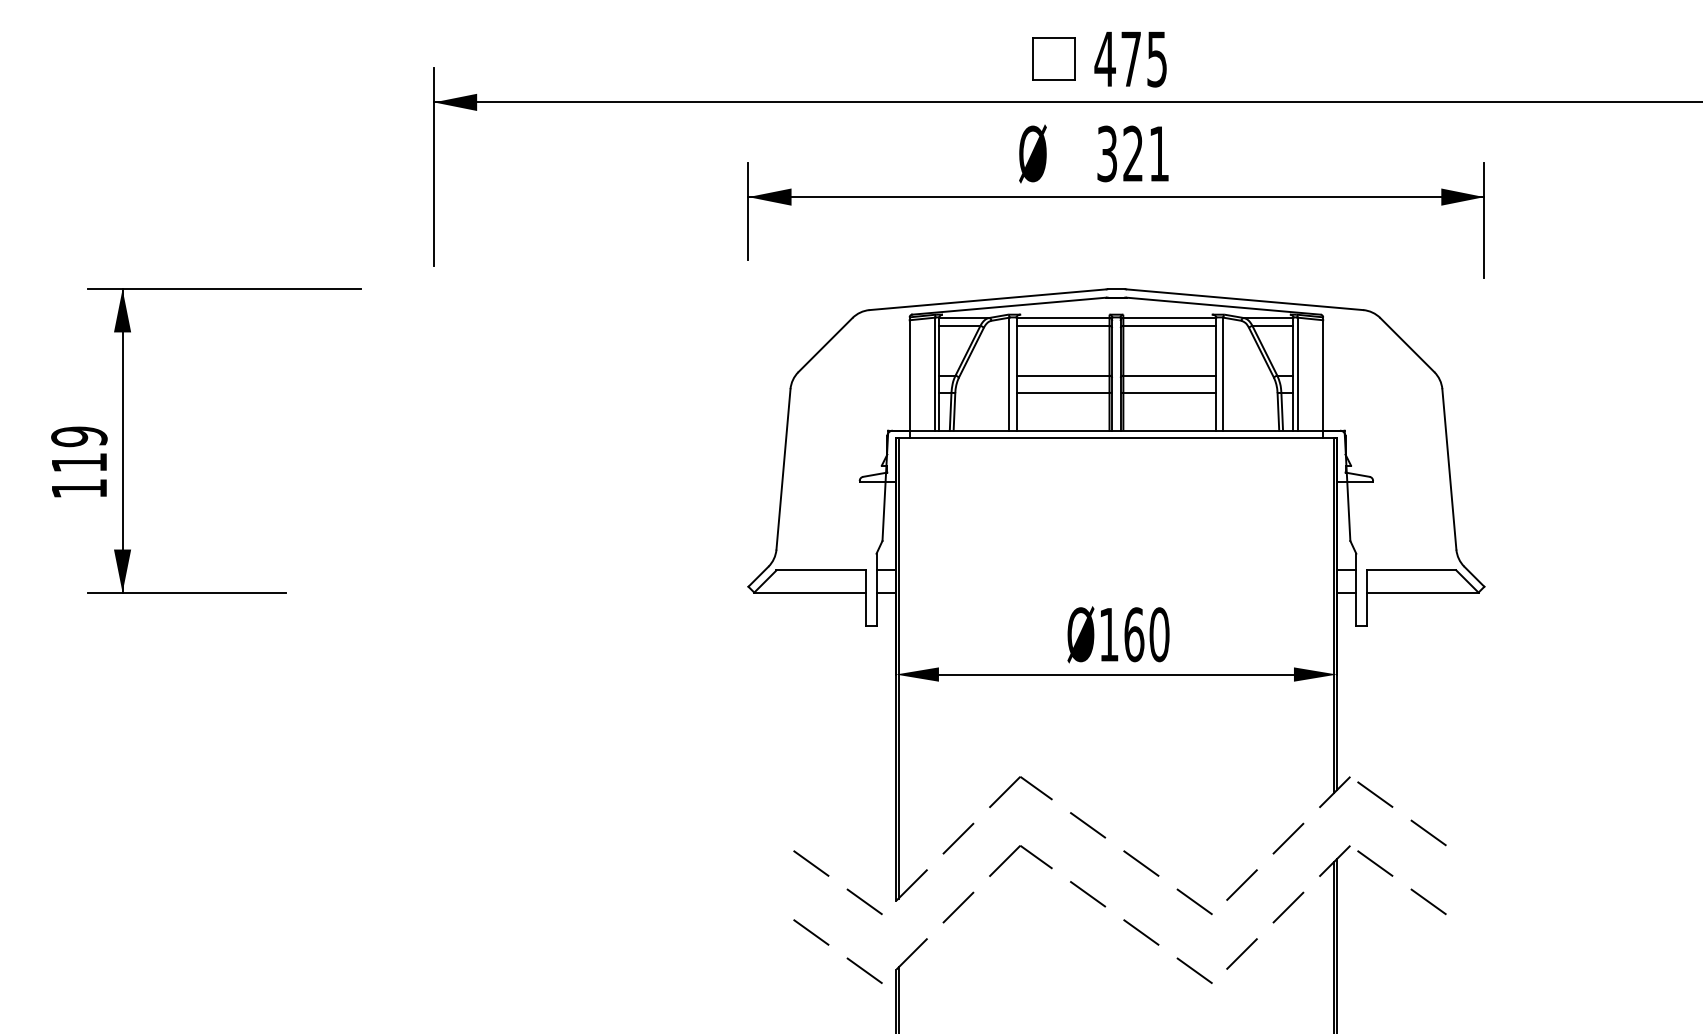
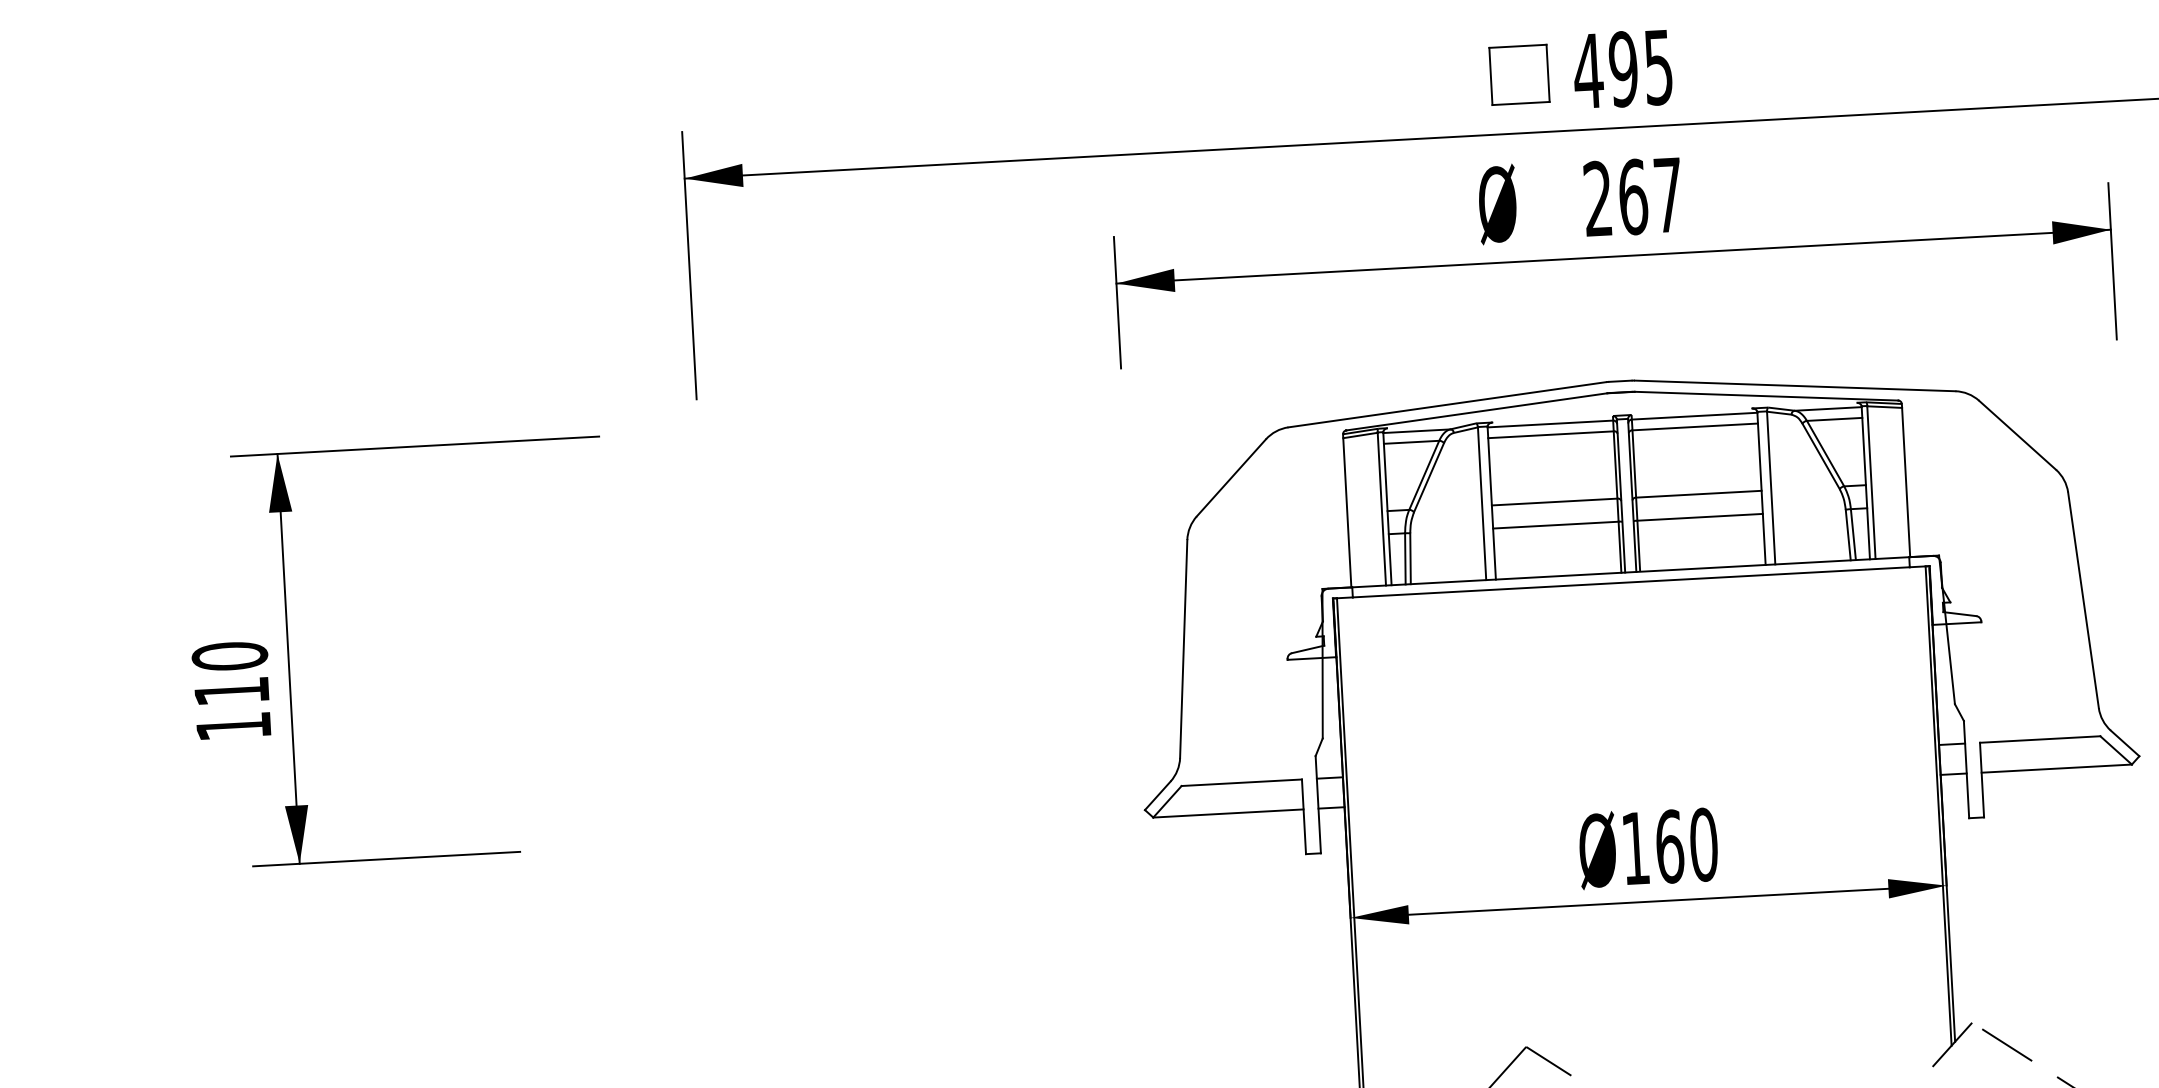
text: (1131, 59) -> (1623, 69), 475 -> 495
text: (1132, 153) -> (1632, 196), 321 -> 267
text: (79, 436) -> (230, 656), 119 -> 110

